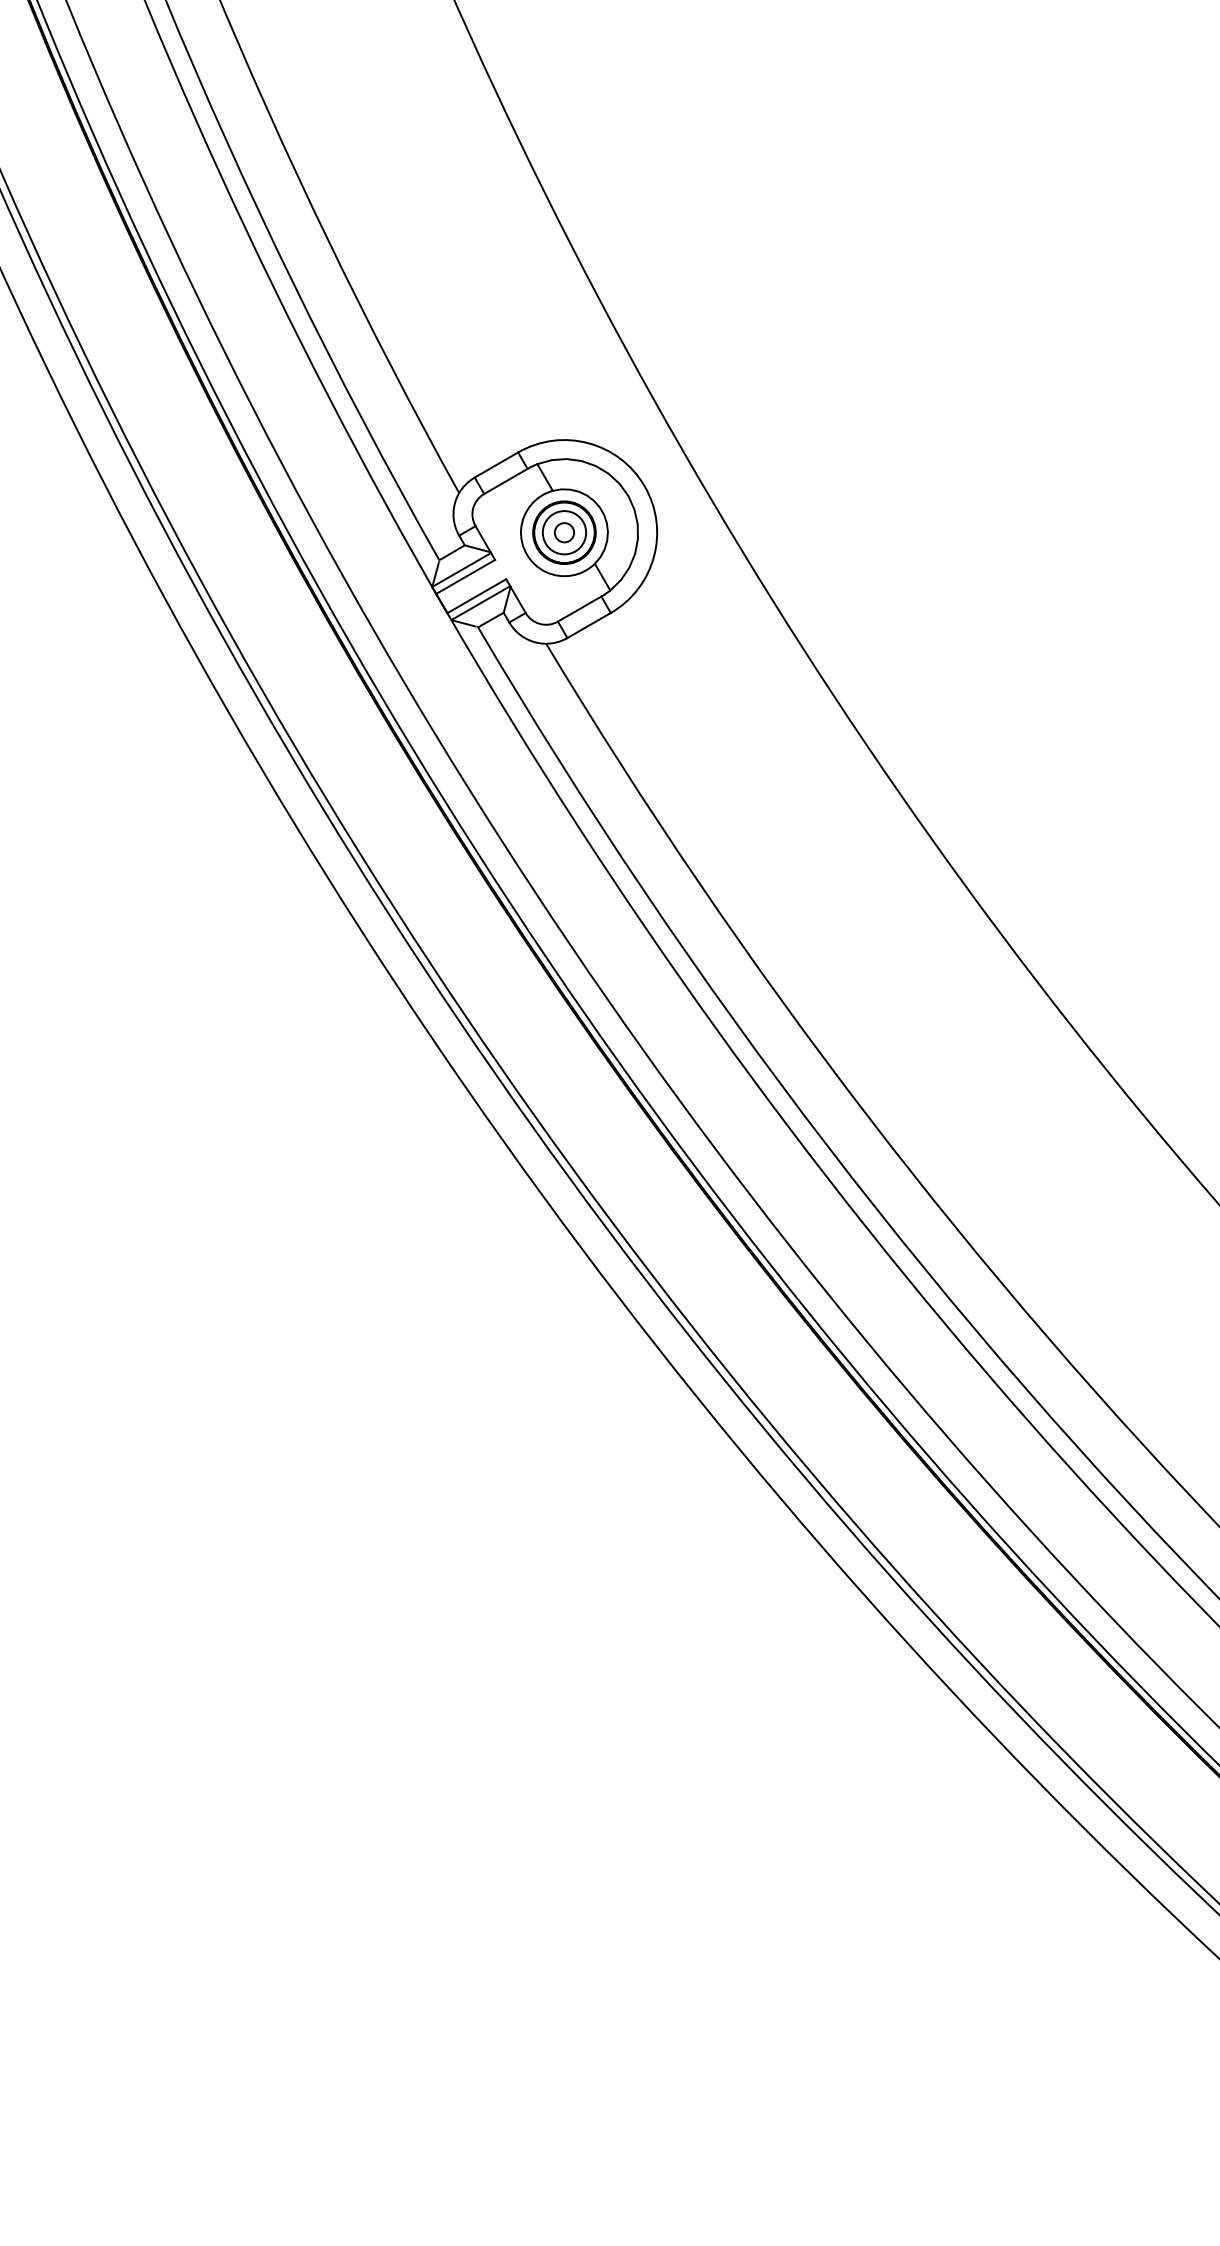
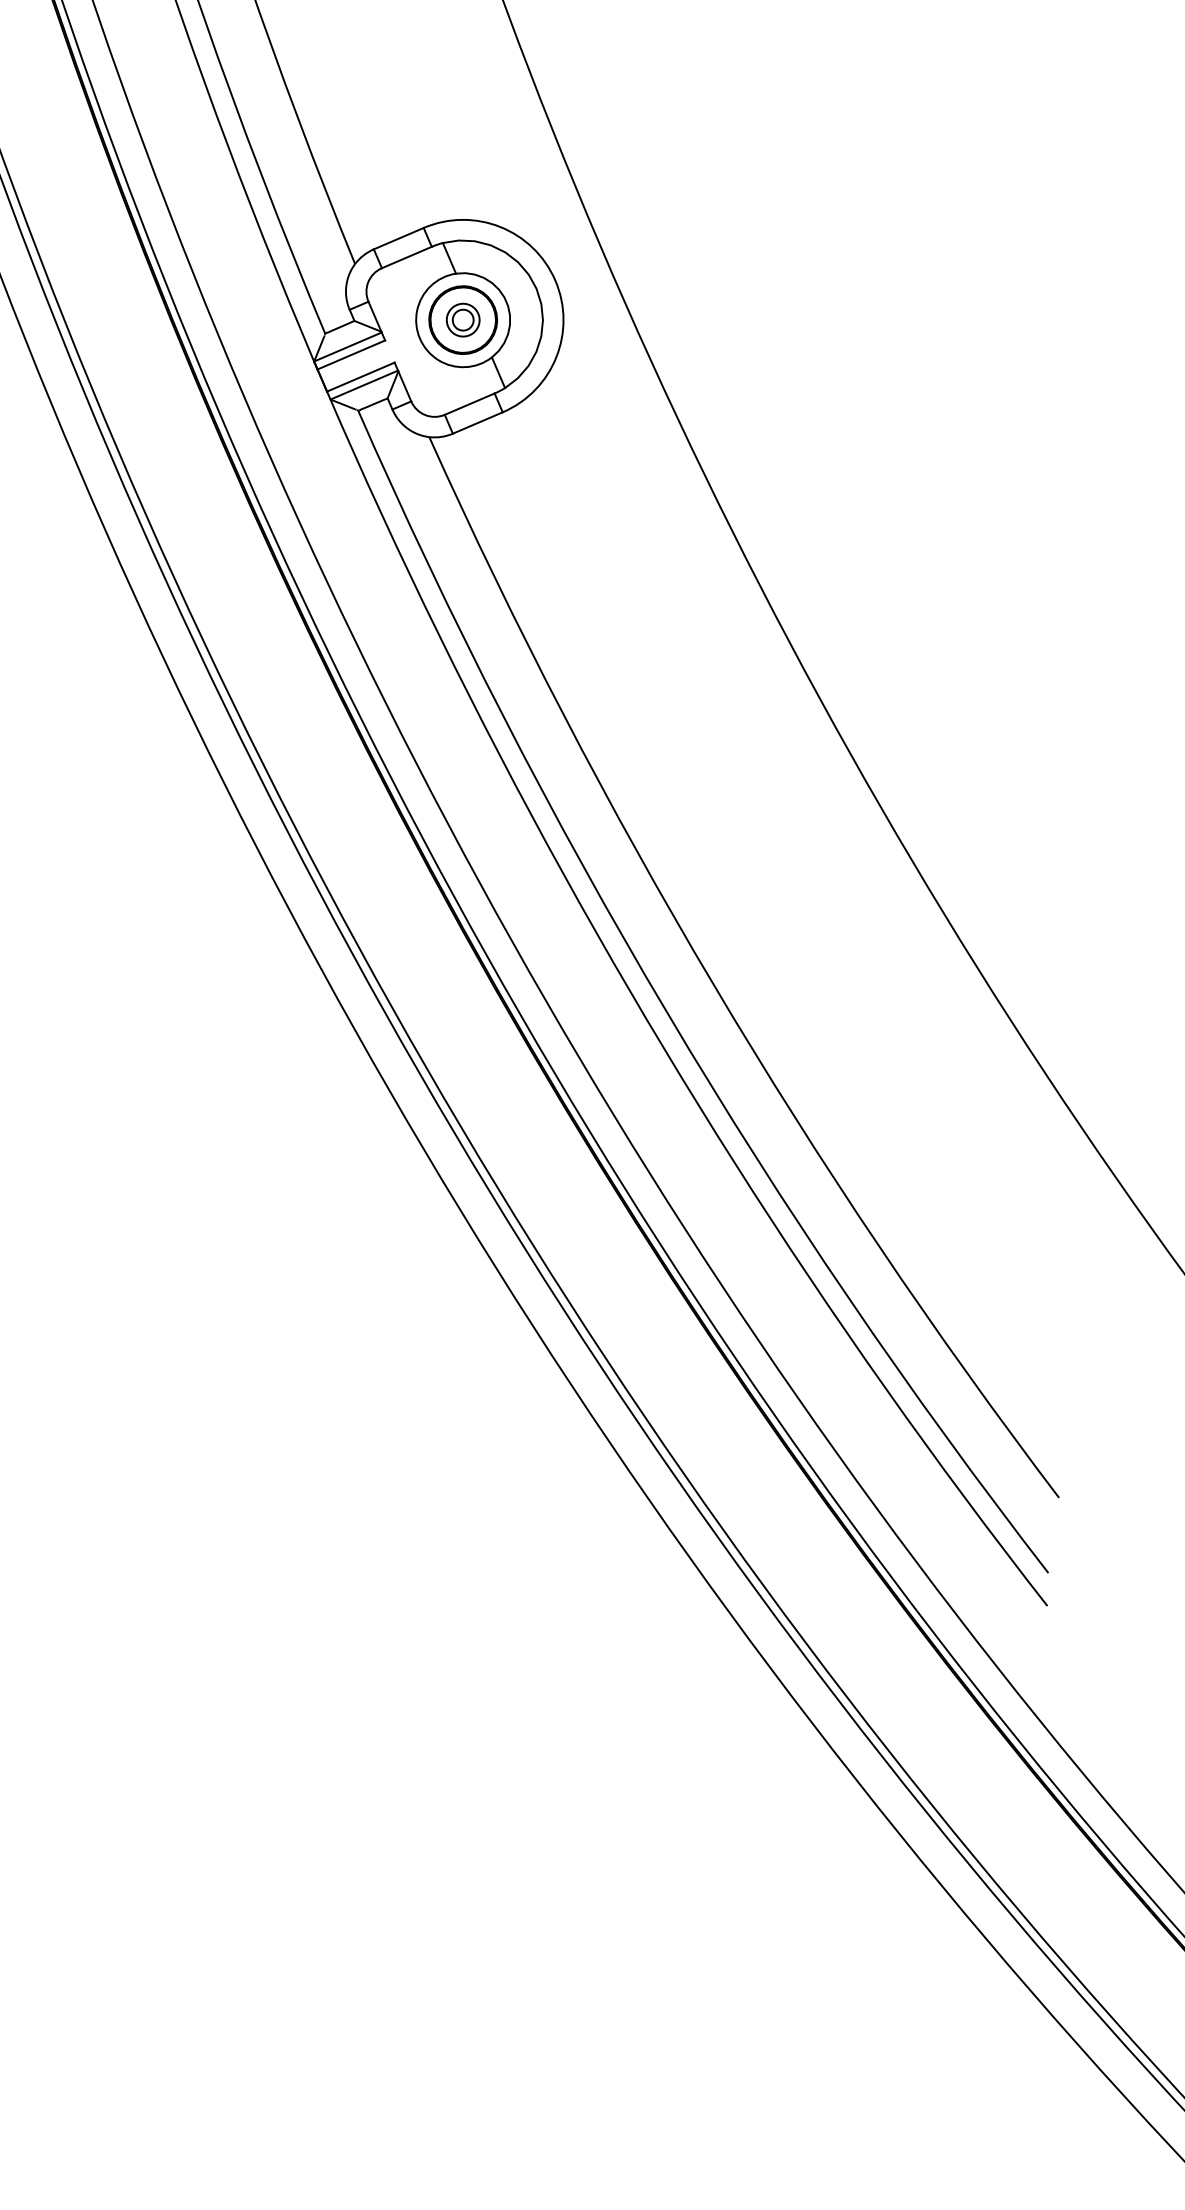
circle: (564, 532) -> (463, 319), size x0.7

